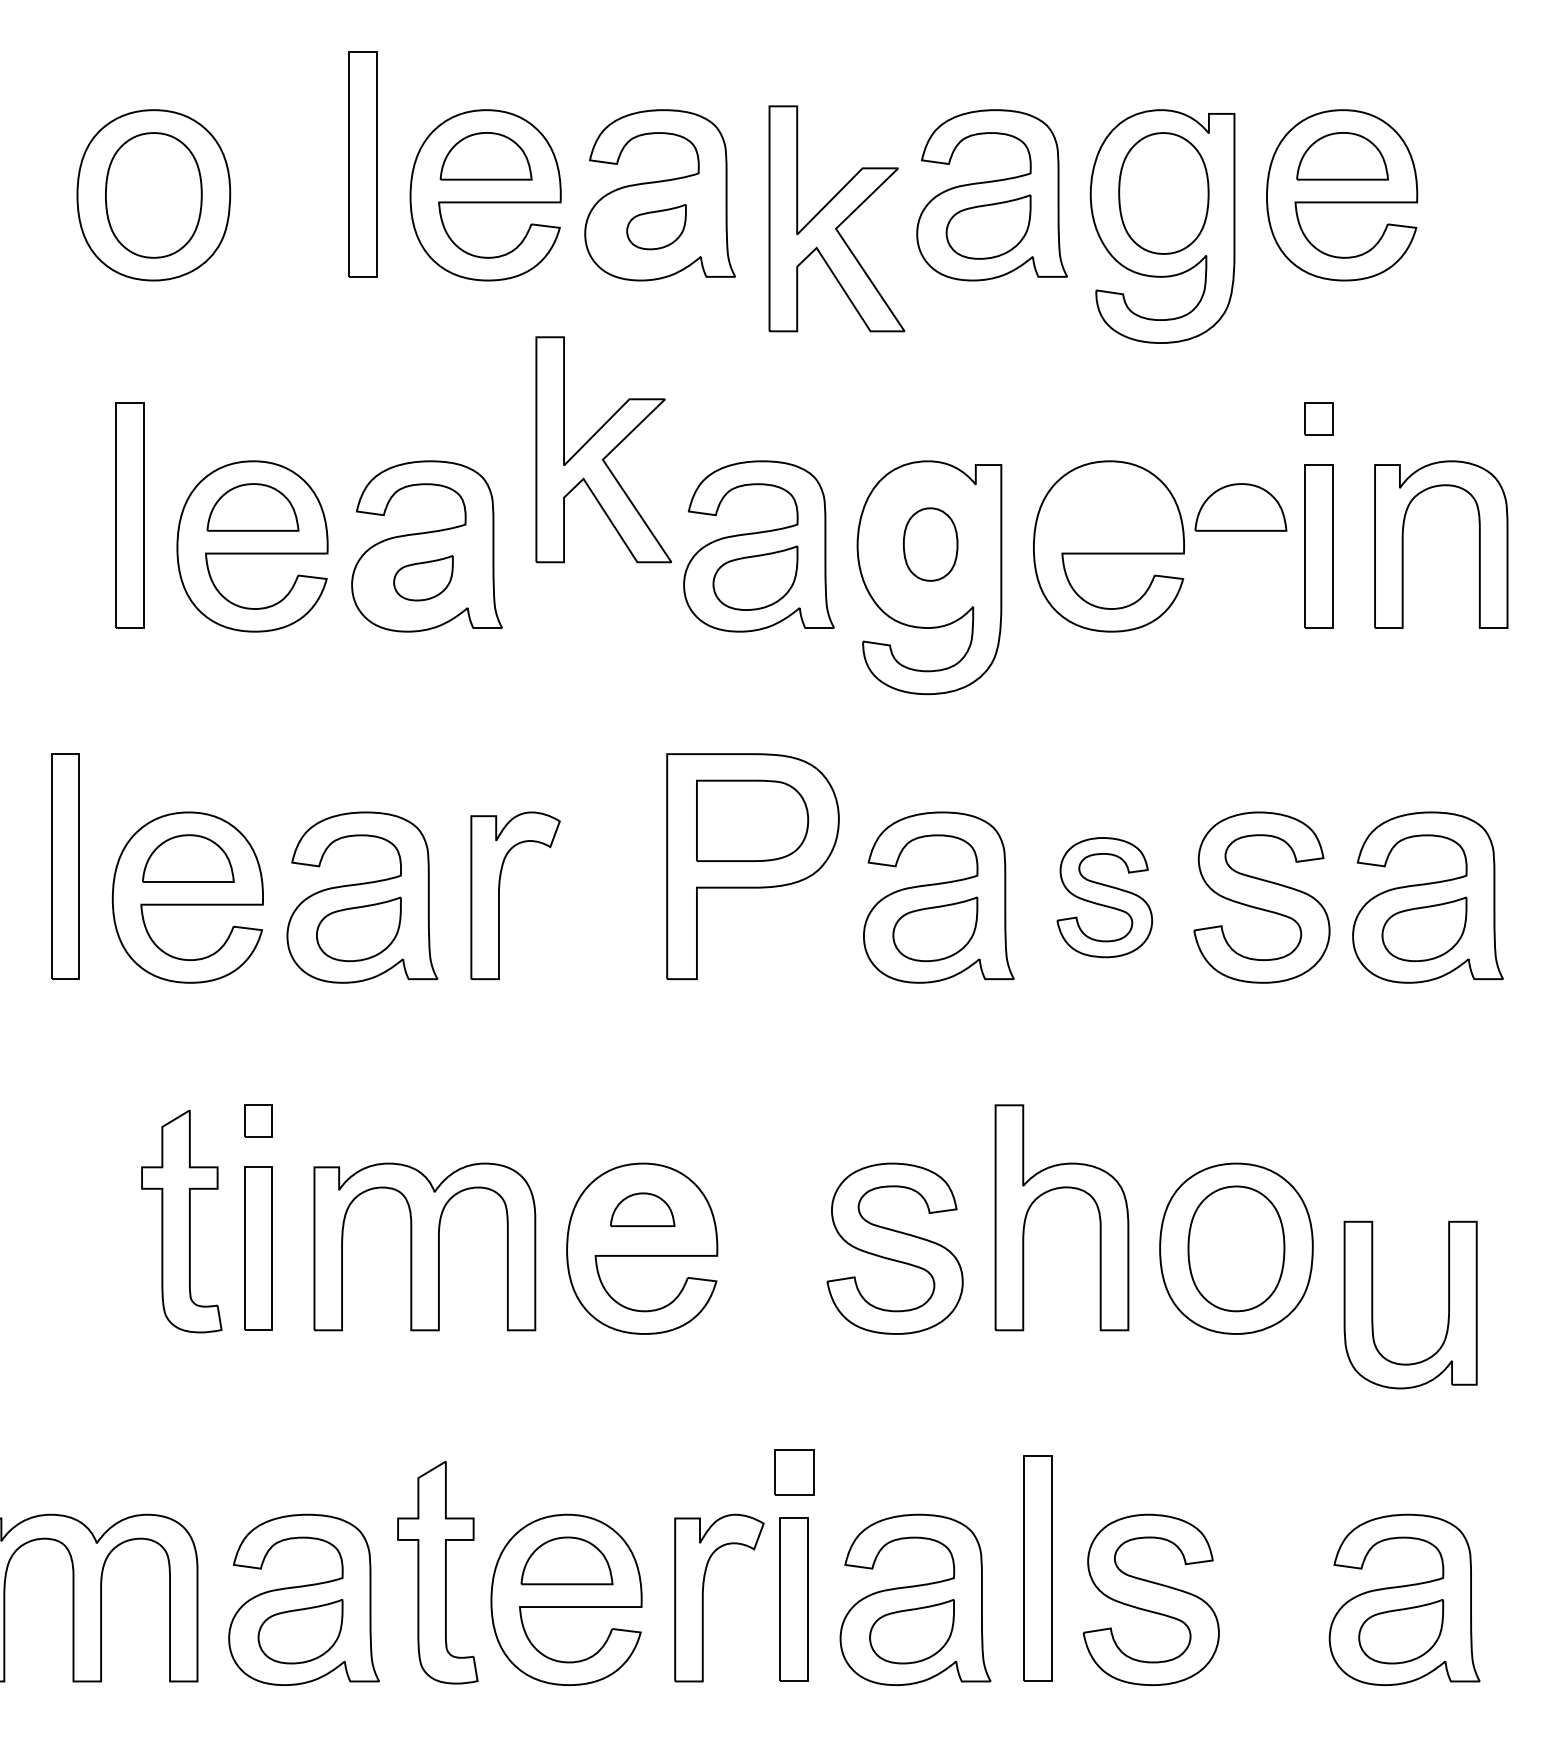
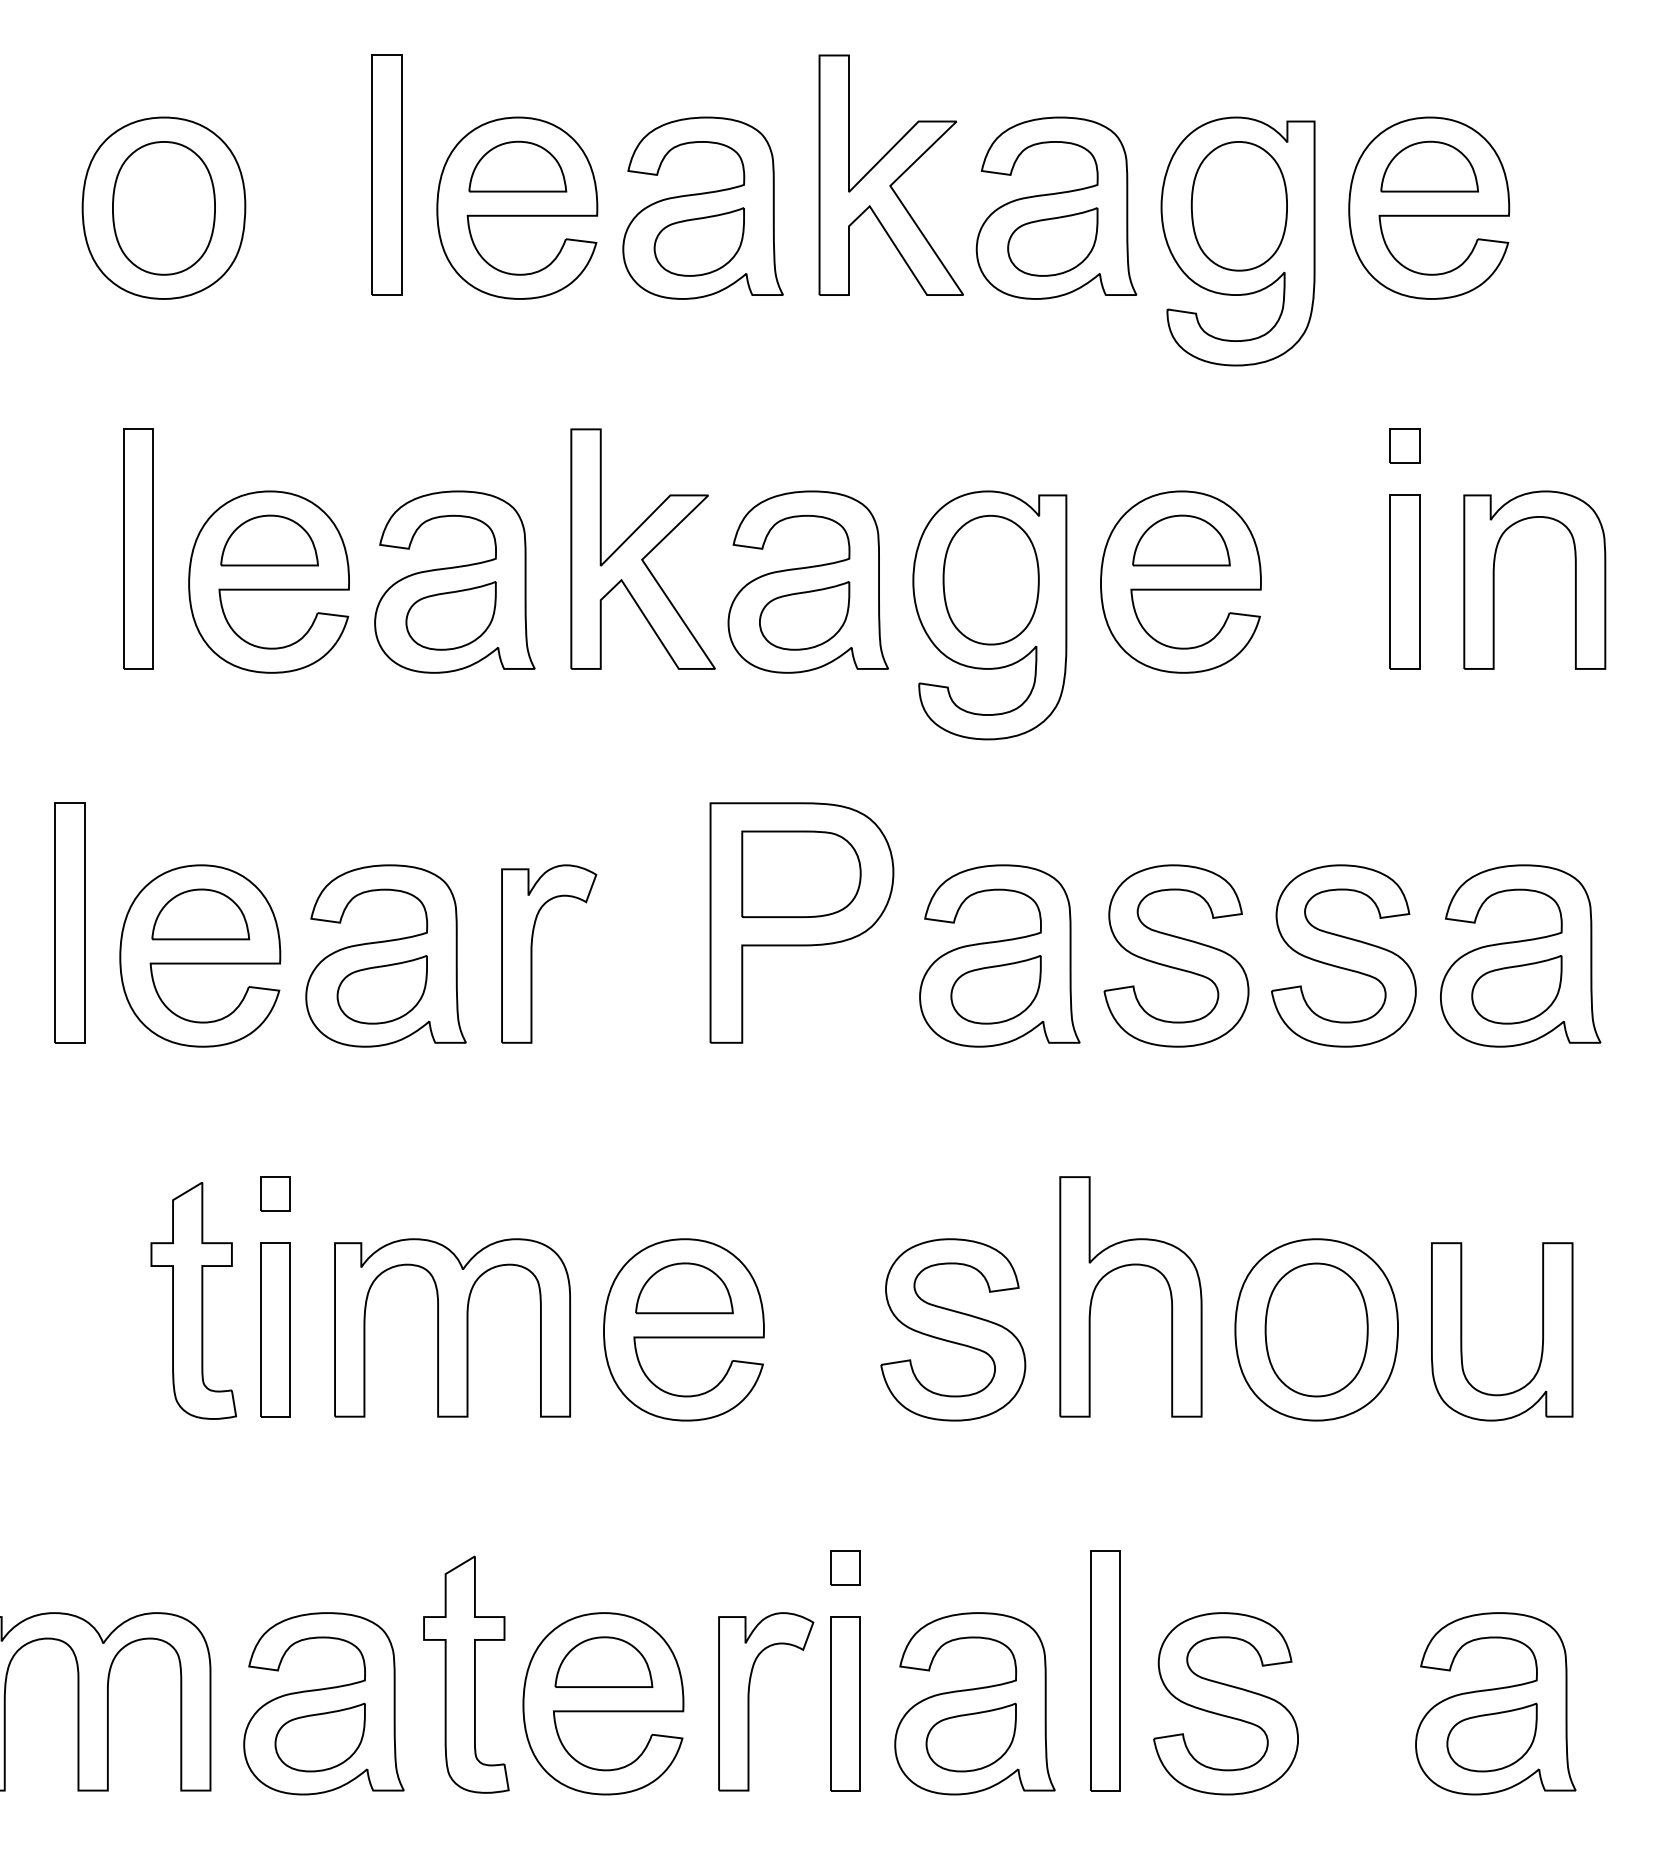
part: (836, 218) -> (890, 174), moved
part: (655, 226) -> (698, 241), size x1.43
part: (603, 449) -> (642, 548), moved
part: (1240, 507) -> (1181, 540), moved
part: (930, 544) -> (990, 579), size x1.67
part: (422, 577) -> (450, 615), size x1.43
part: (1104, 897) -> (1176, 955), size x1.43
part: (642, 1209) -> (684, 1288), size x1.43
part: (1373, 1304) -> (1462, 1331), moved
part: (793, 1471) -> (845, 1567), size x0.71

